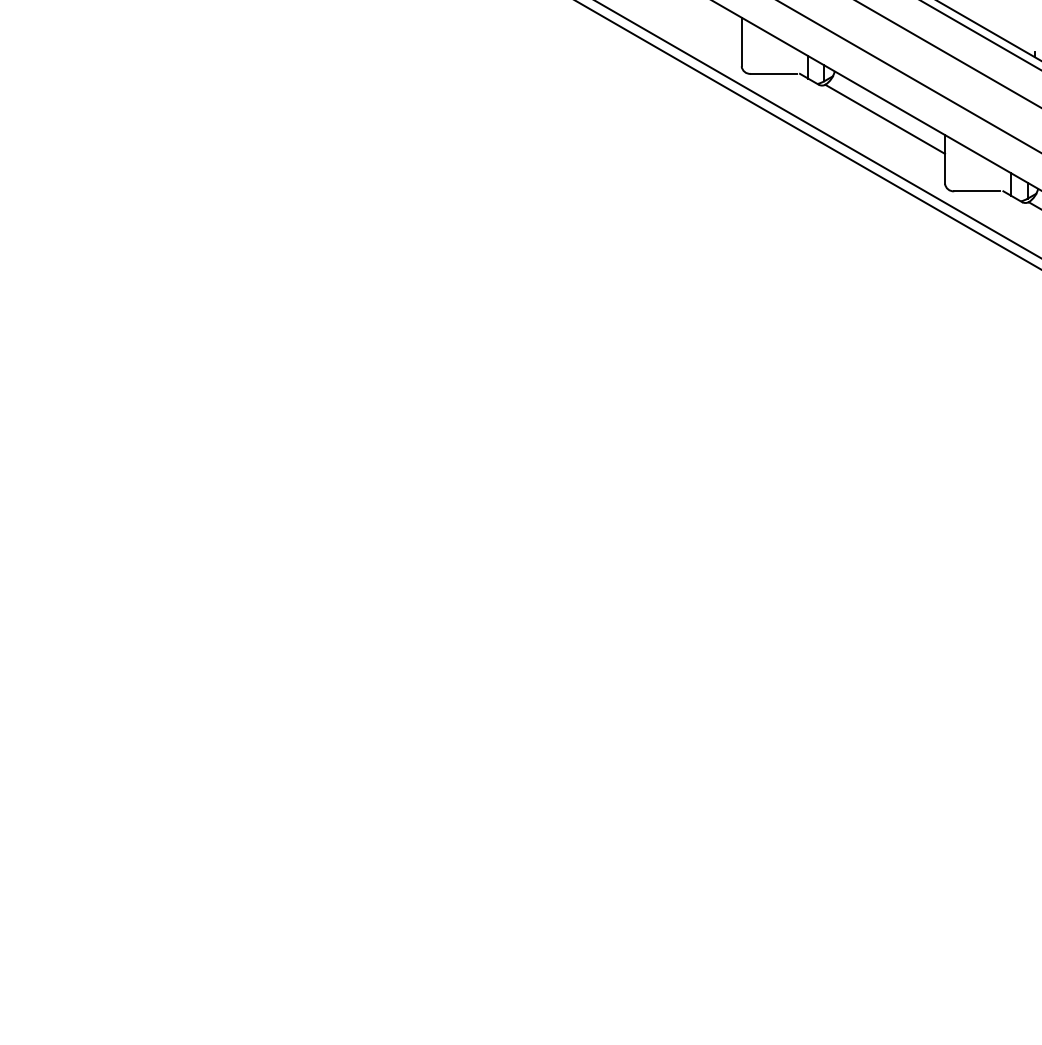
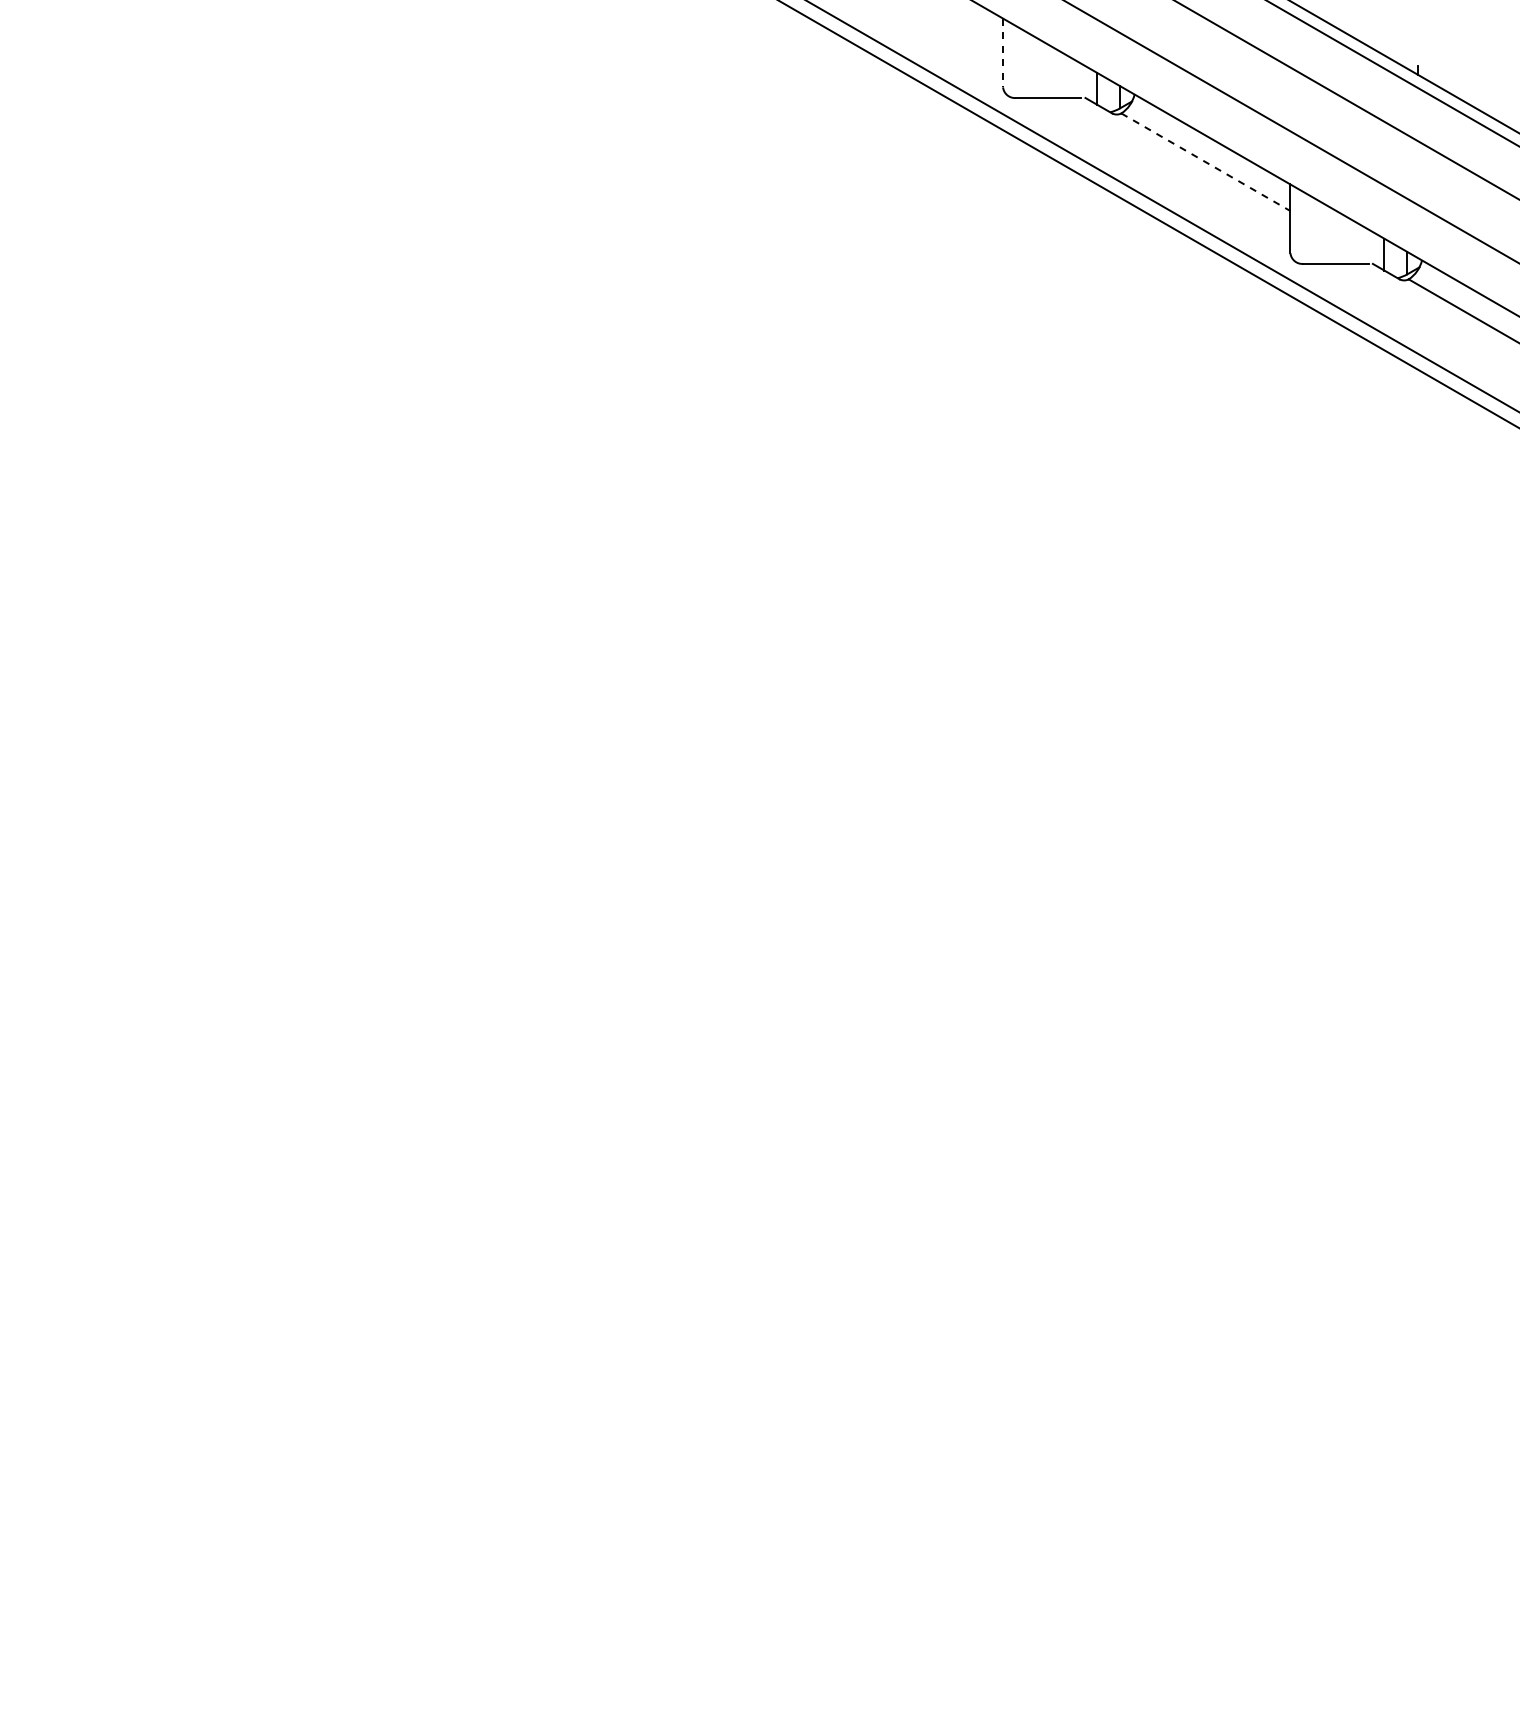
line: (741, 42) -> (1003, 53), solid -> dashed
line: (884, 119) -> (1205, 162), solid -> dashed

